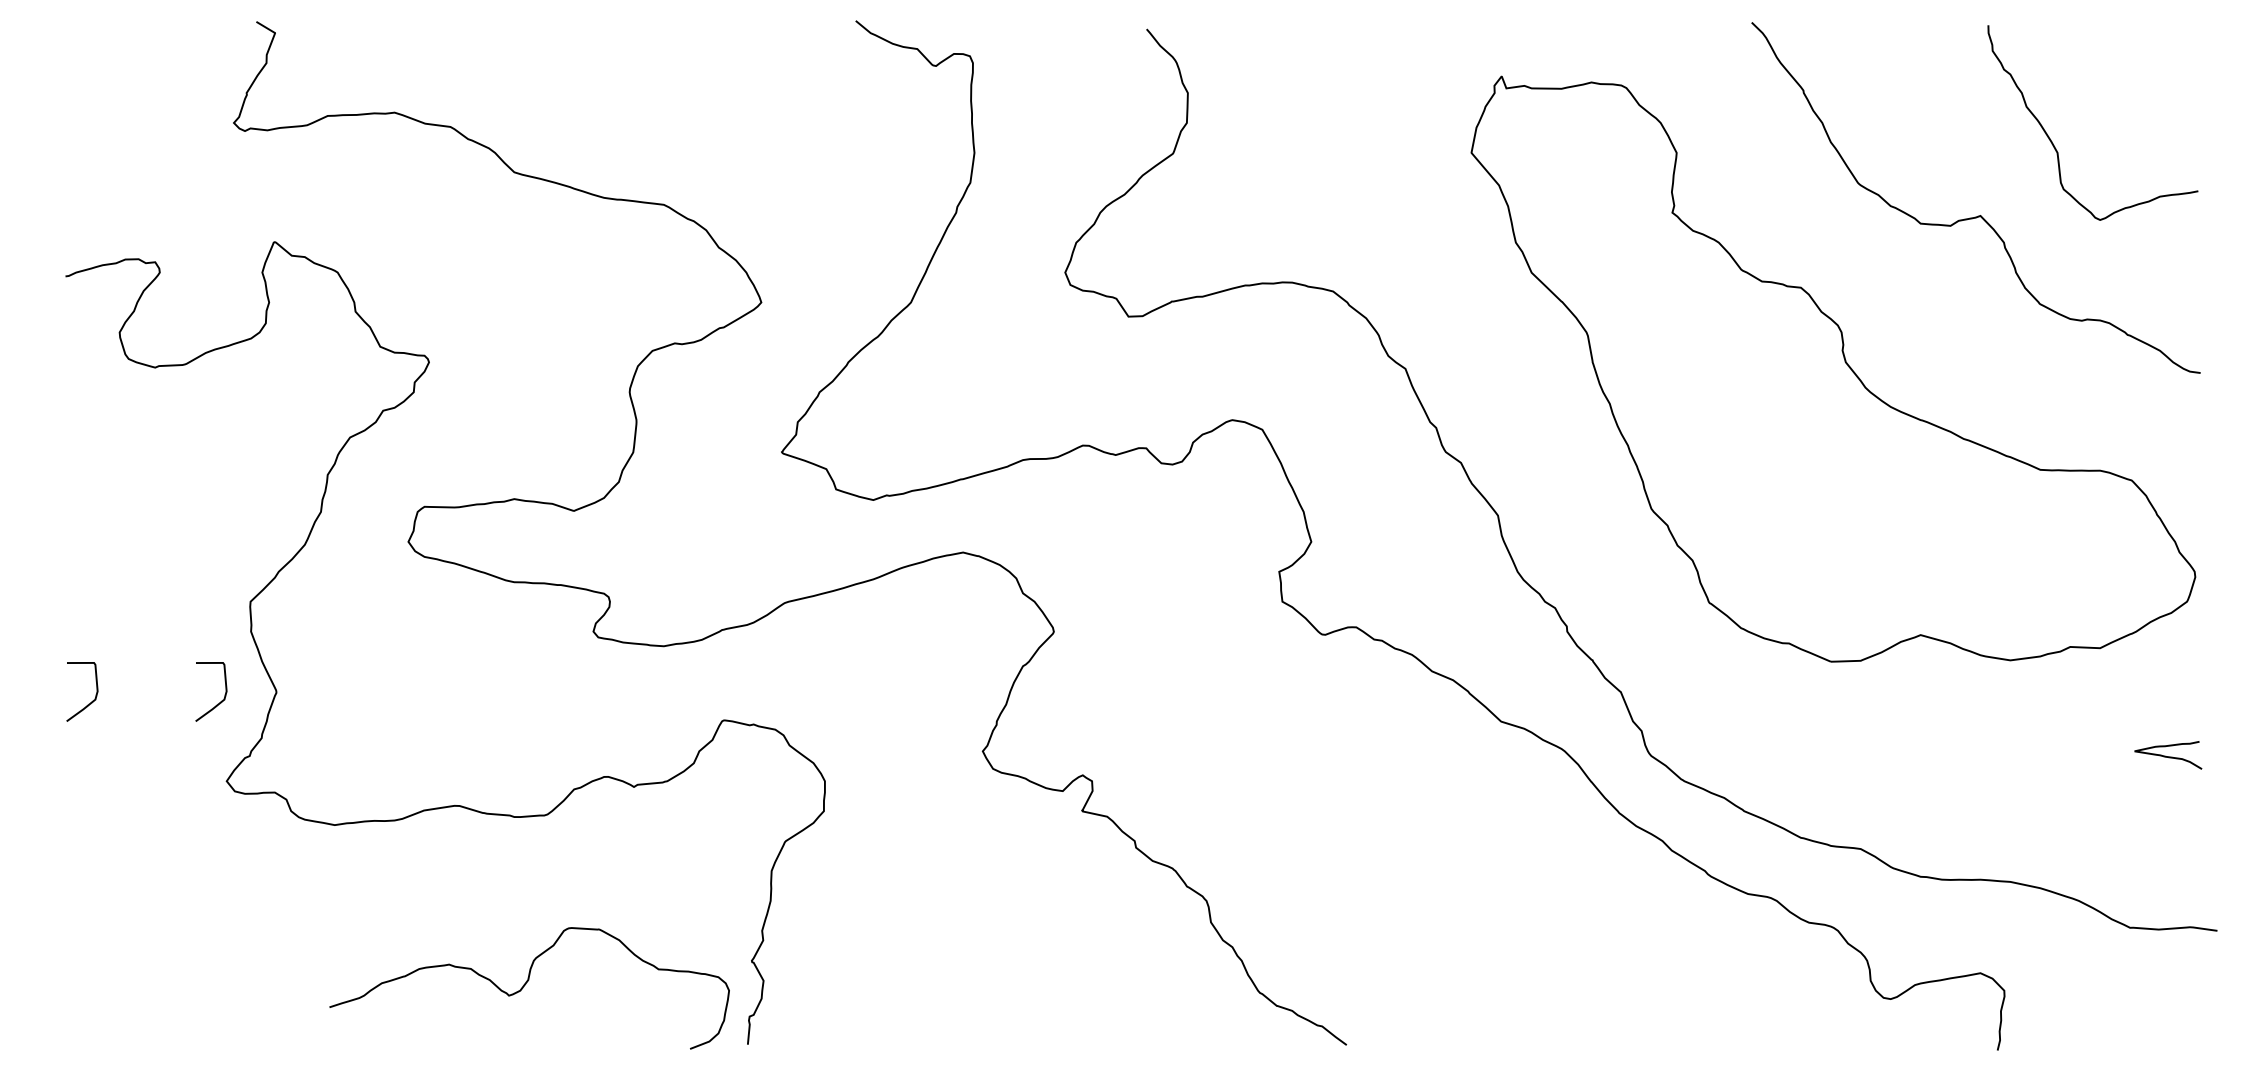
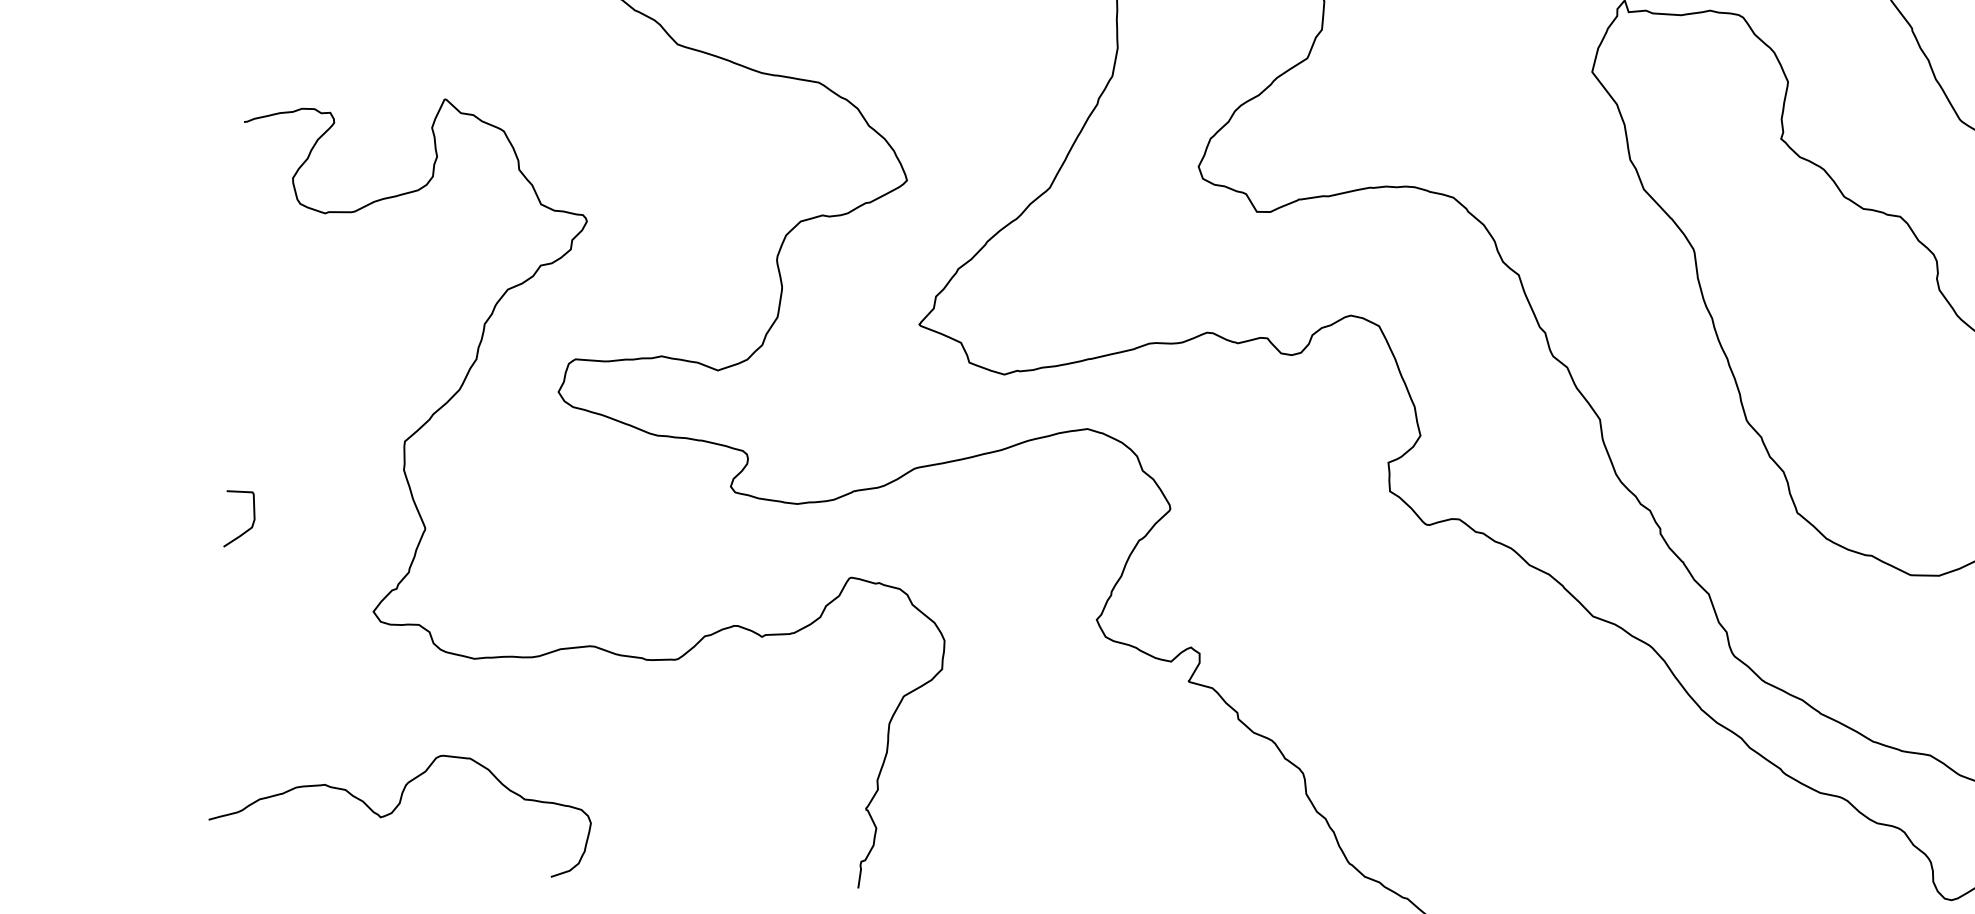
curve: (224, 694) -> (375, 528), removed
curve: (526, 984) -> (397, 807), moved

